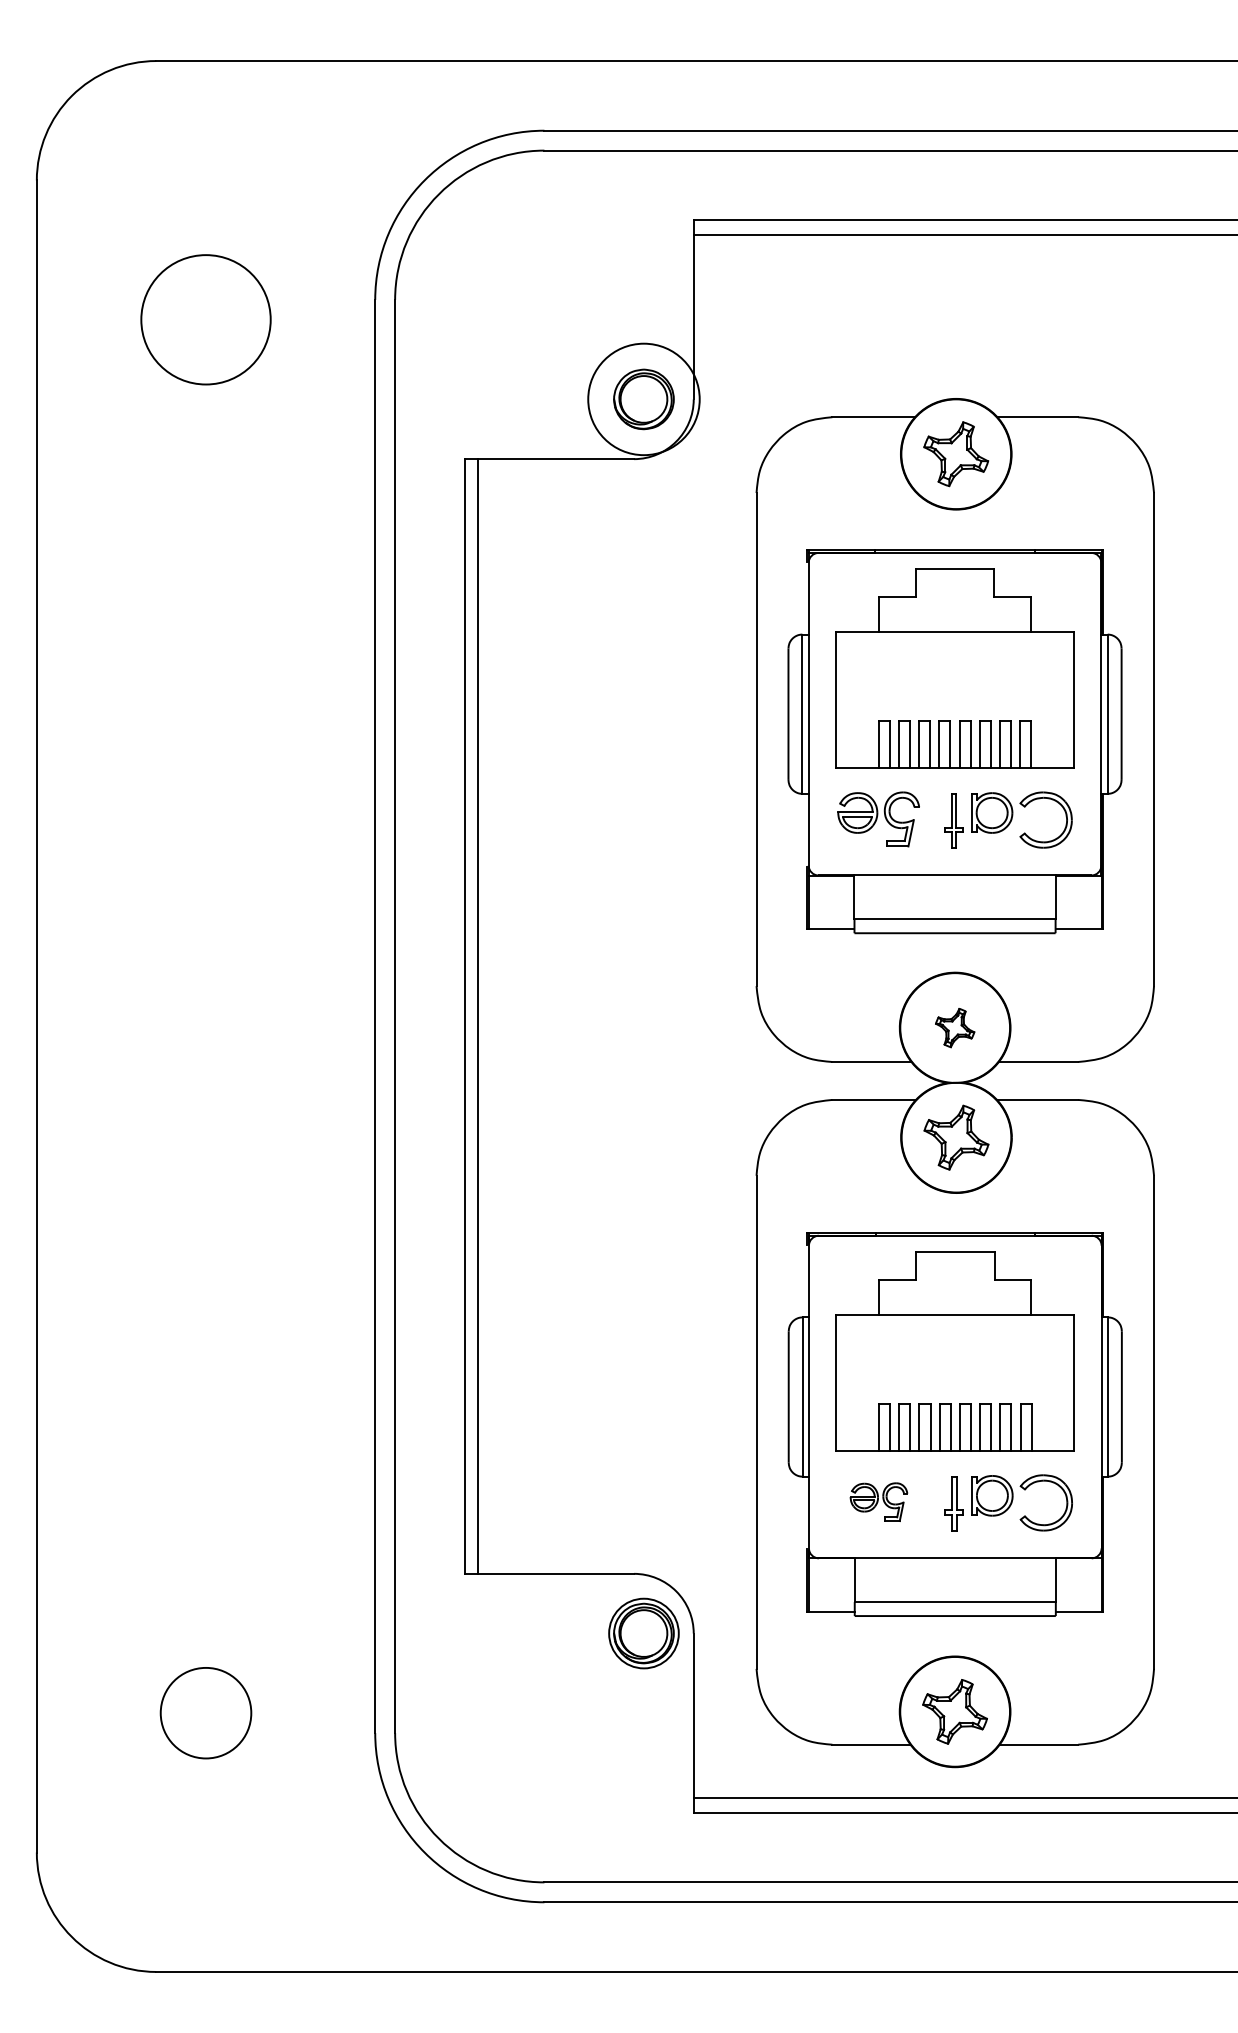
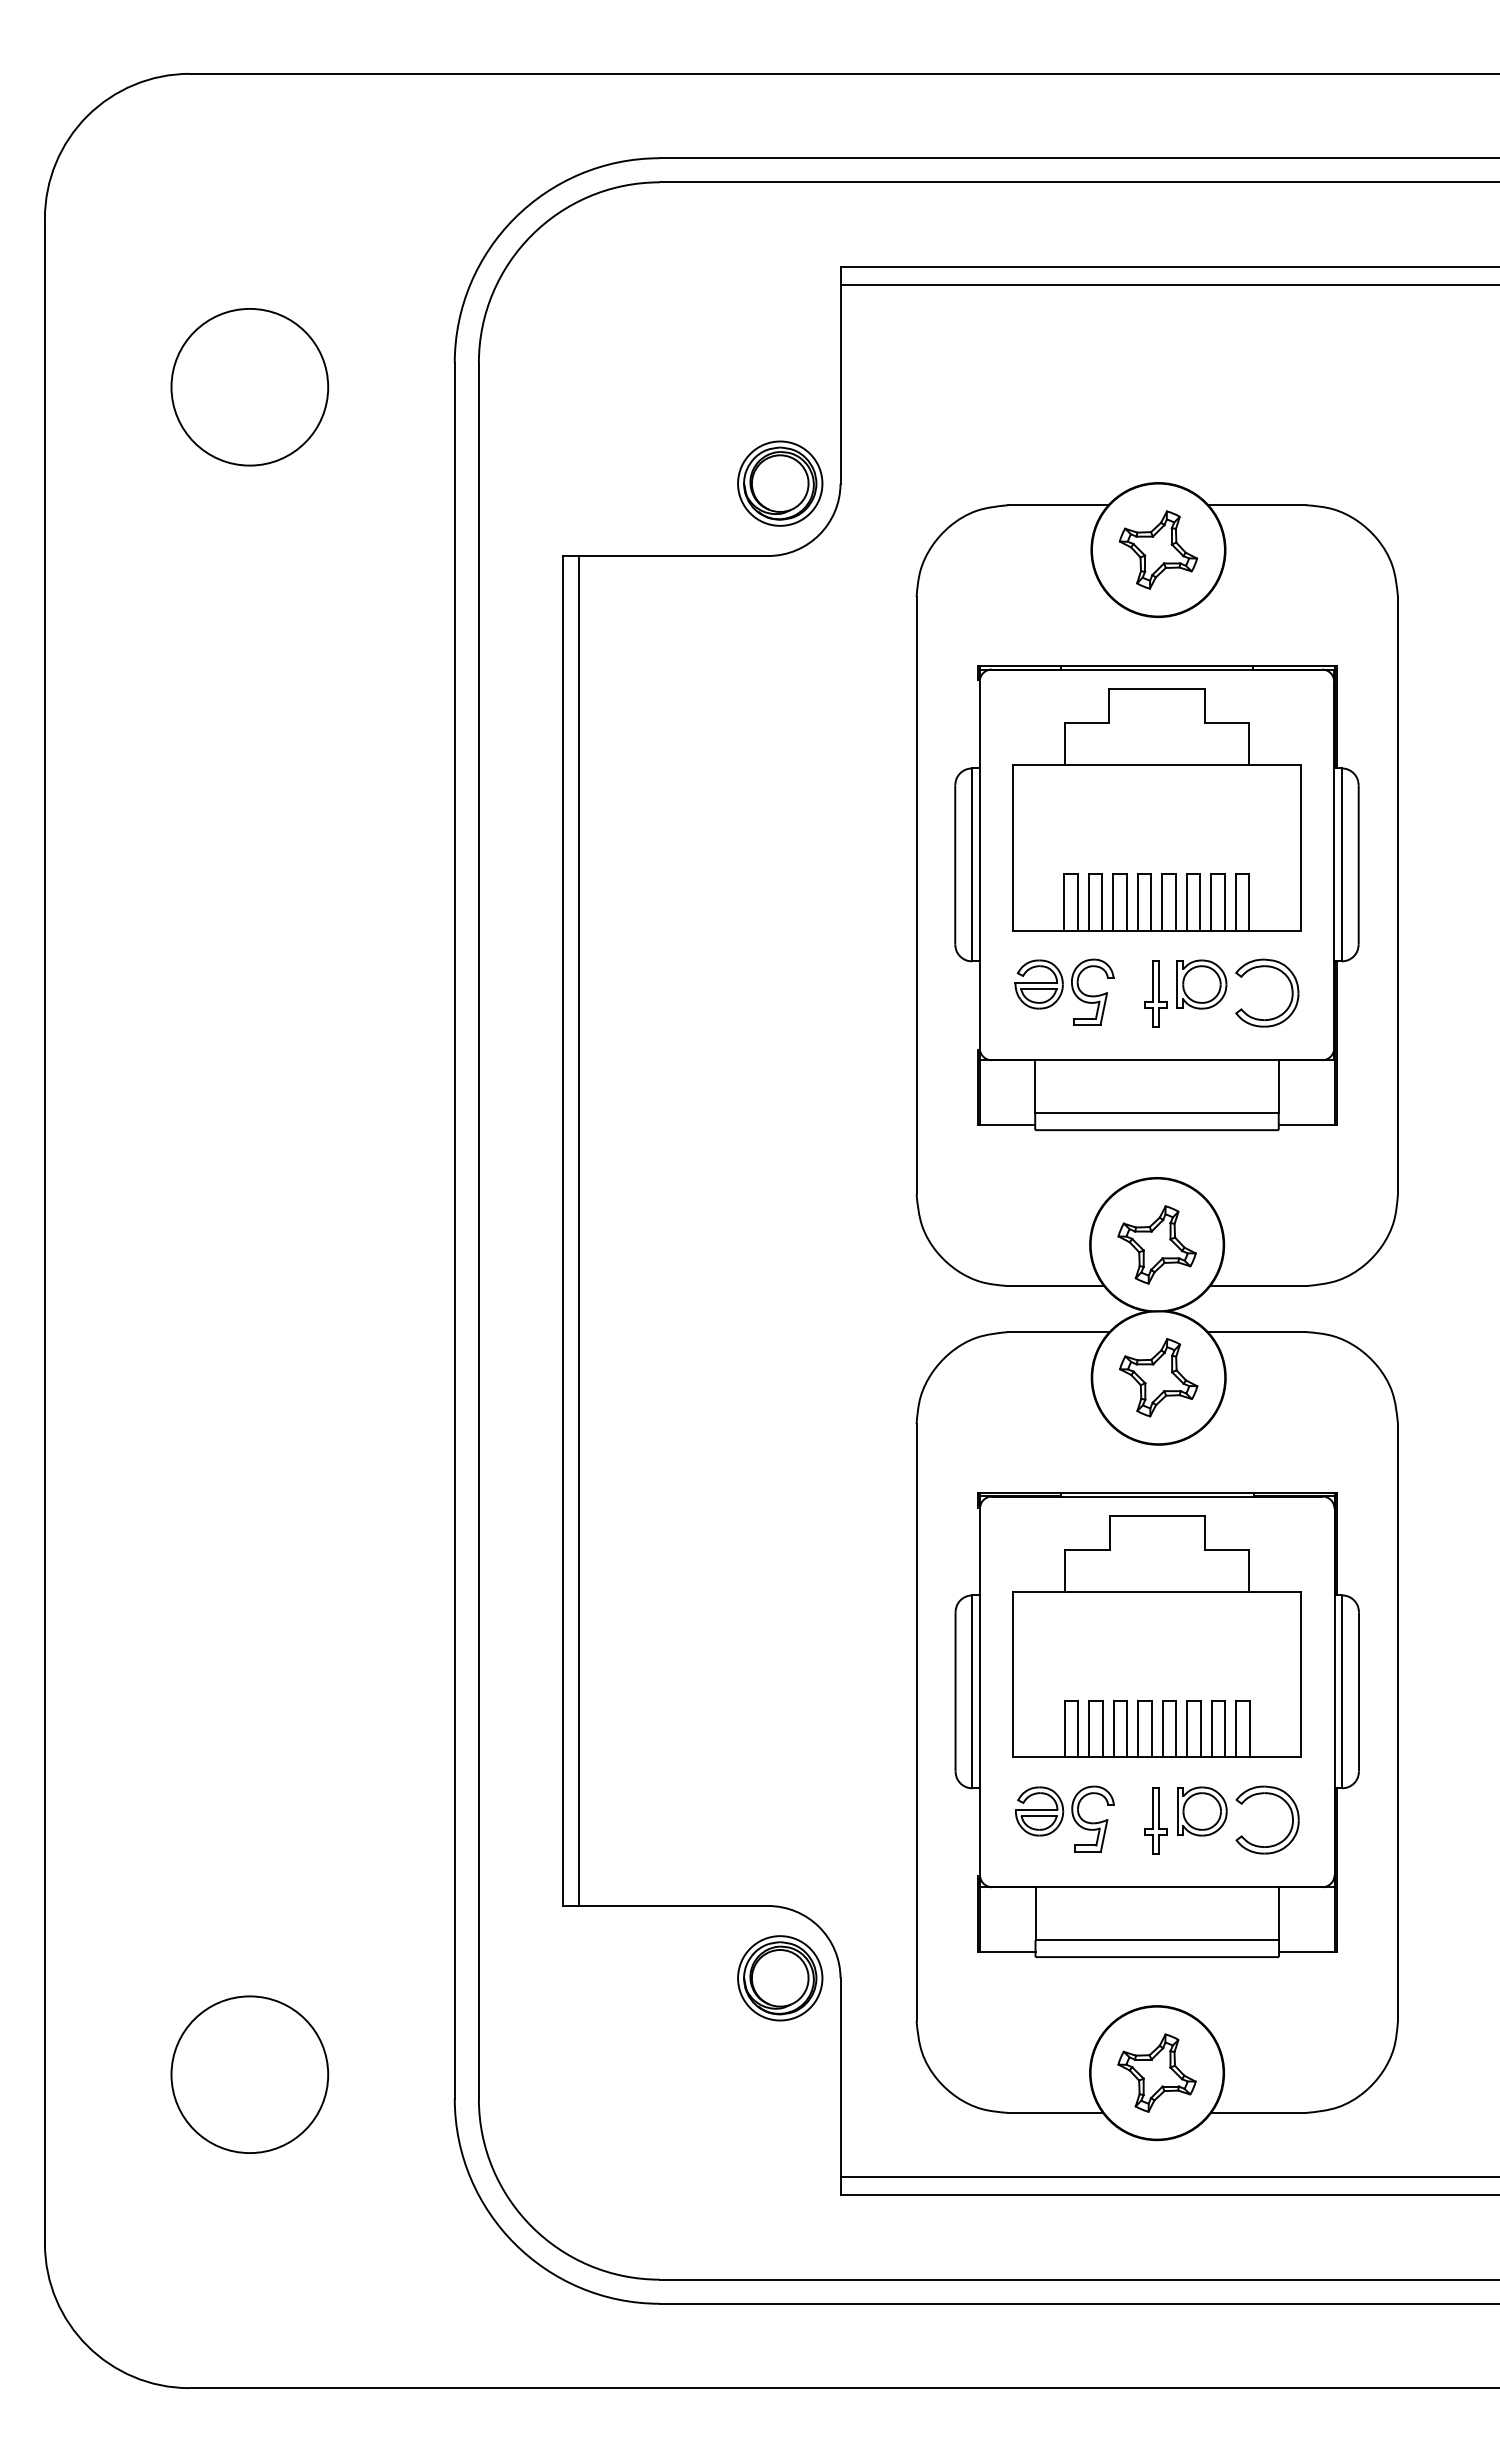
circle: (644, 399) -> (780, 483), size x0.62
part: (954, 1027) -> (1156, 1244), size x1.67
part: (878, 1501) -> (1064, 1818), size x1.43
circle: (205, 1712) -> (249, 2074), size x1.43

